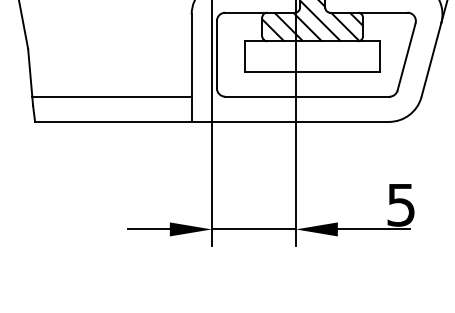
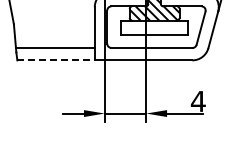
line: (114, 122) -> (56, 60), solid -> dashed
text: (399, 205) -> (197, 101), 5 -> 4

